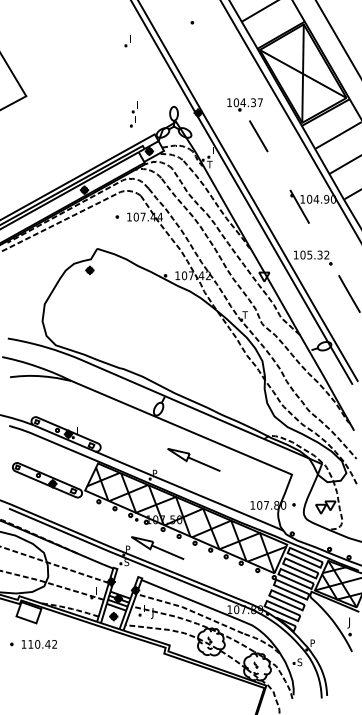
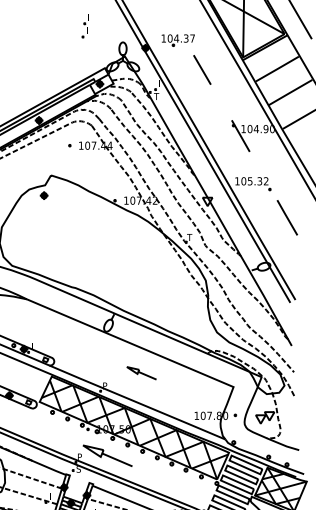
part: (244, 104) -> (177, 40), moved
part: (133, 114) -> (85, 26), moved
part: (193, 459) -> (141, 372), size x0.6

